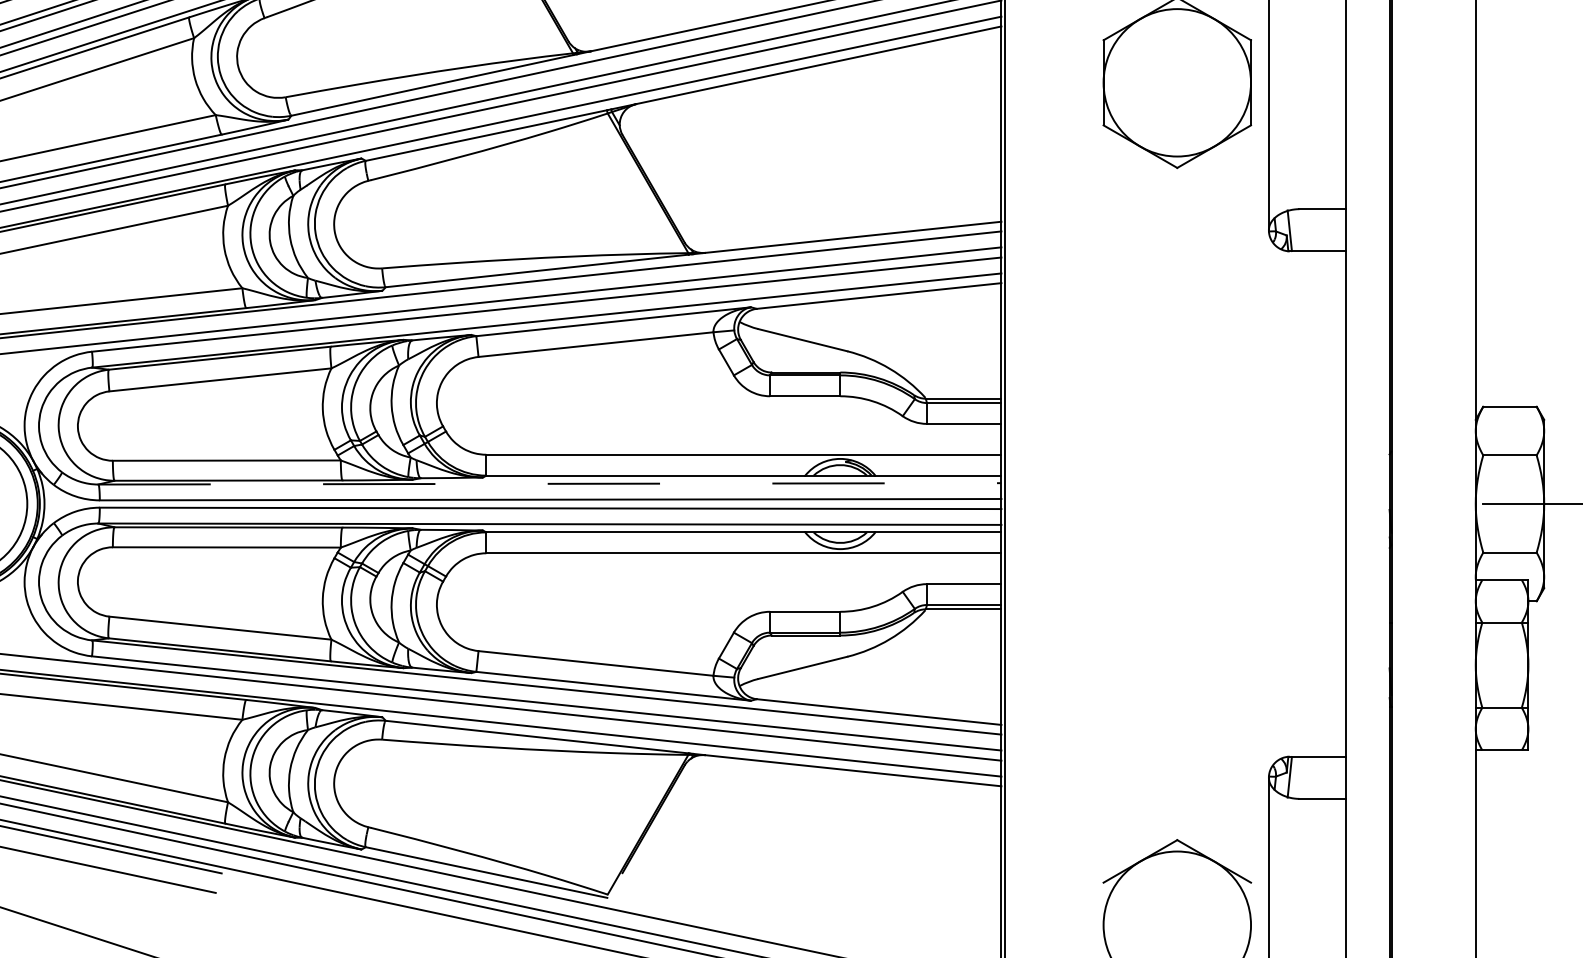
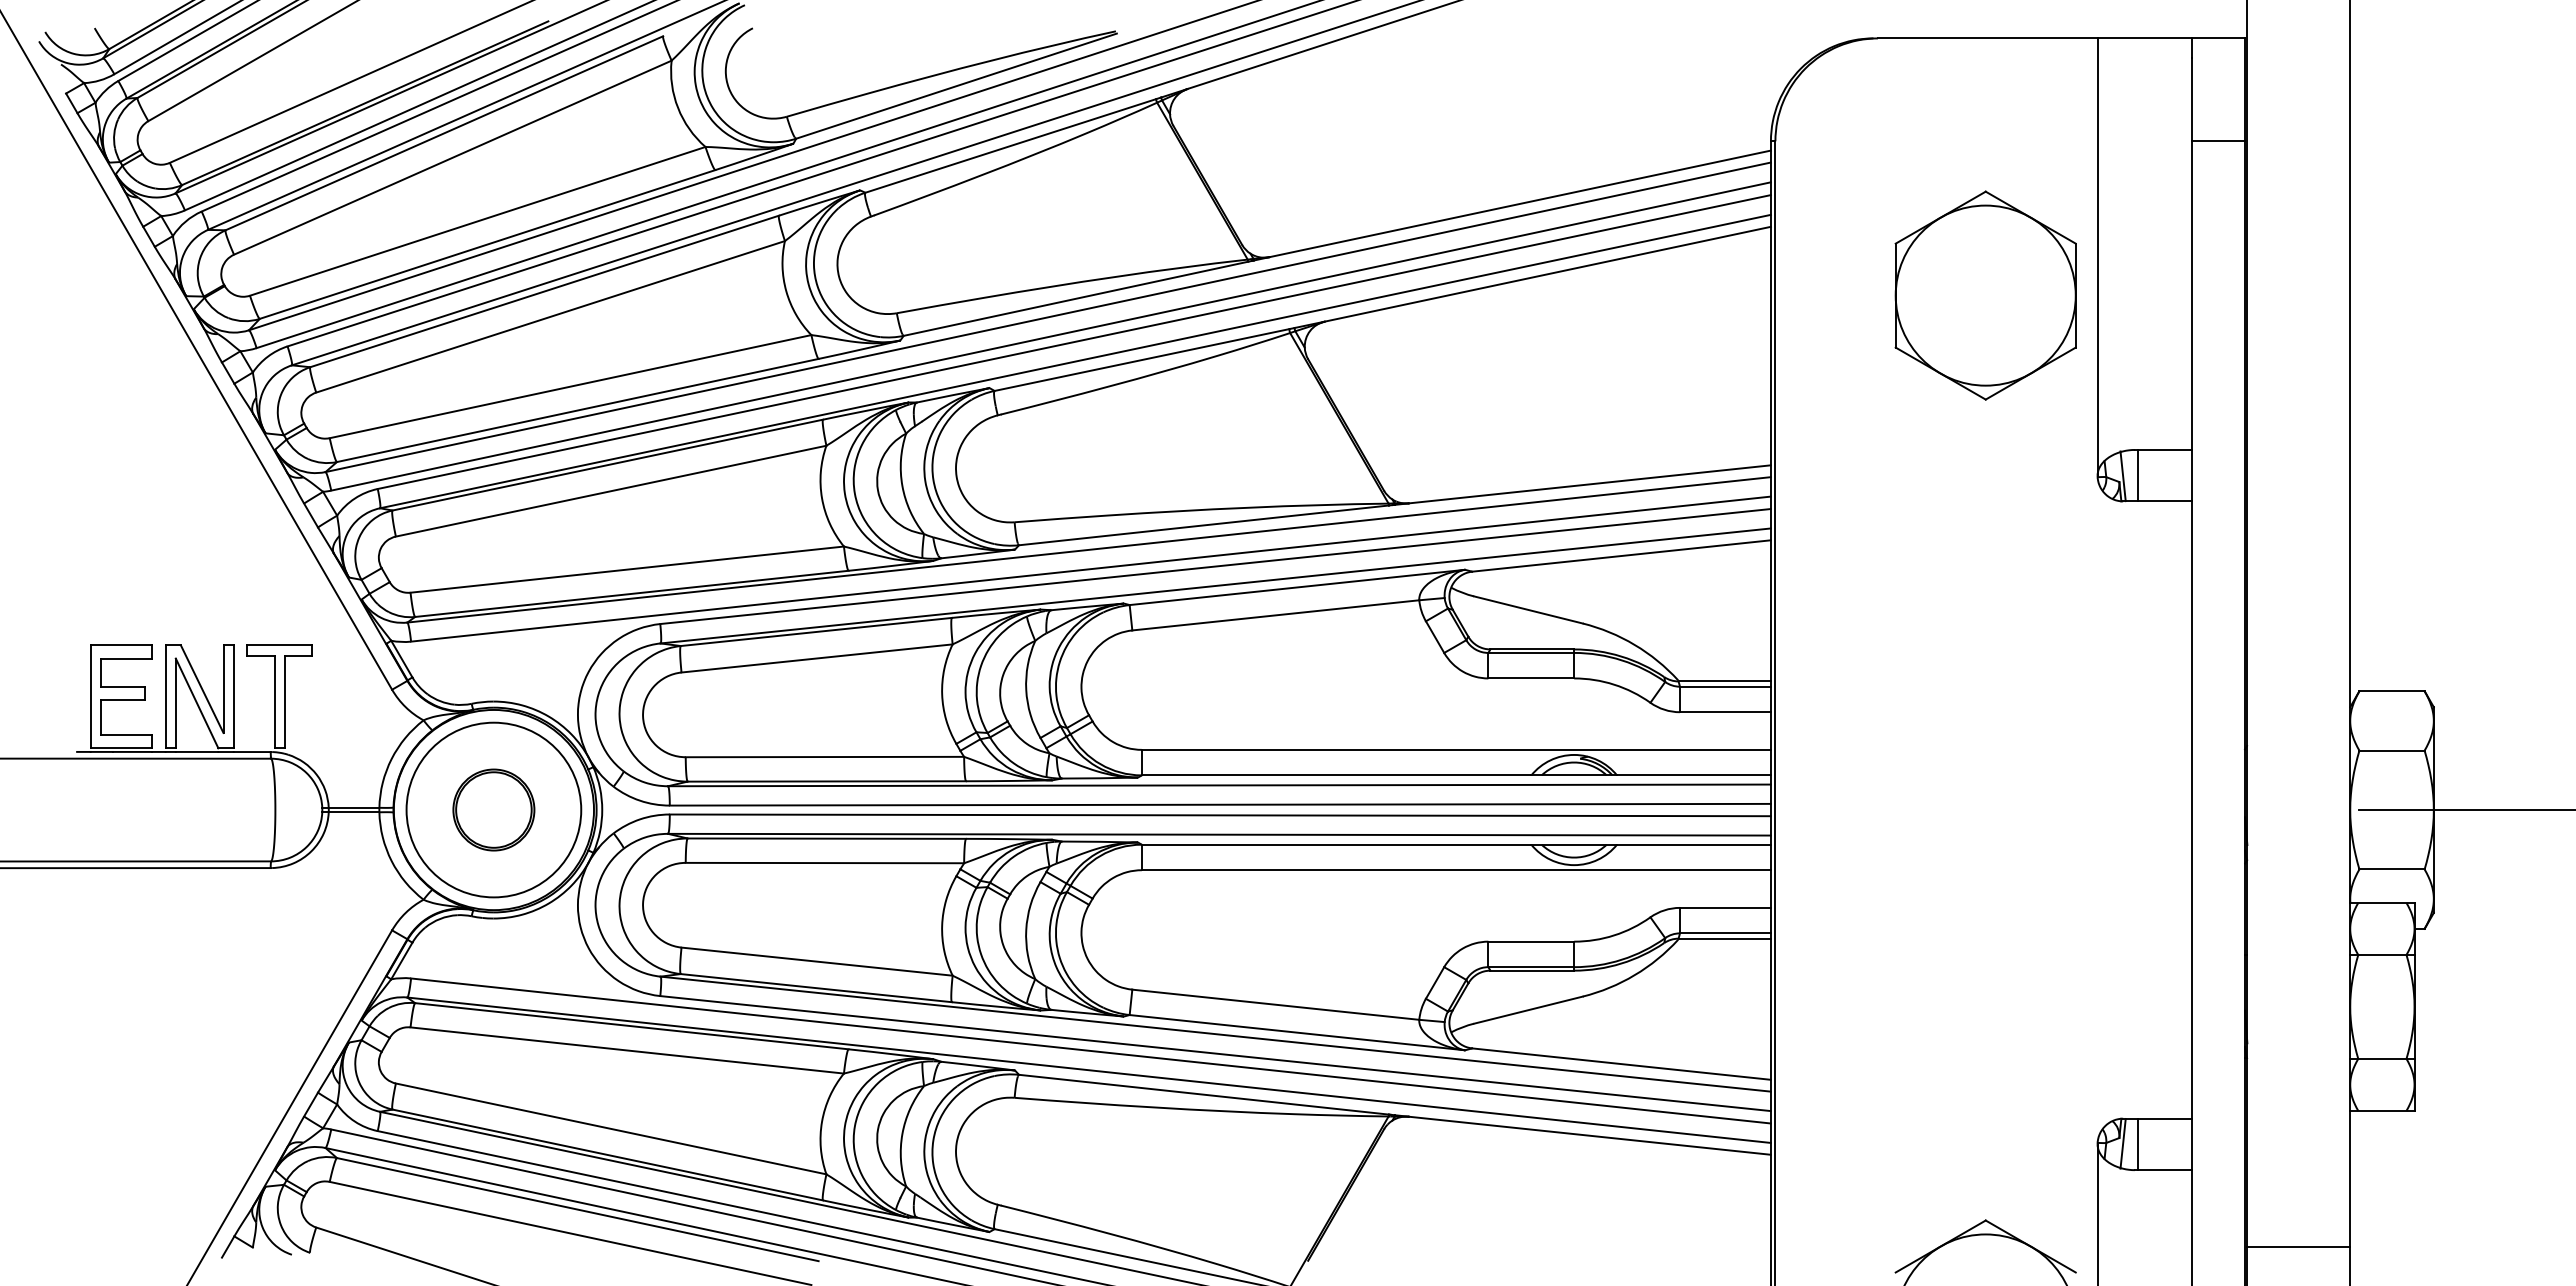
line: (1302, 230) -> (2138, 475), added
line: (550, 483) -> (1220, 785), dashed -> solid
line: (1302, 777) -> (2138, 1144), added
line: (1433, 861) -> (2298, 1246), added

